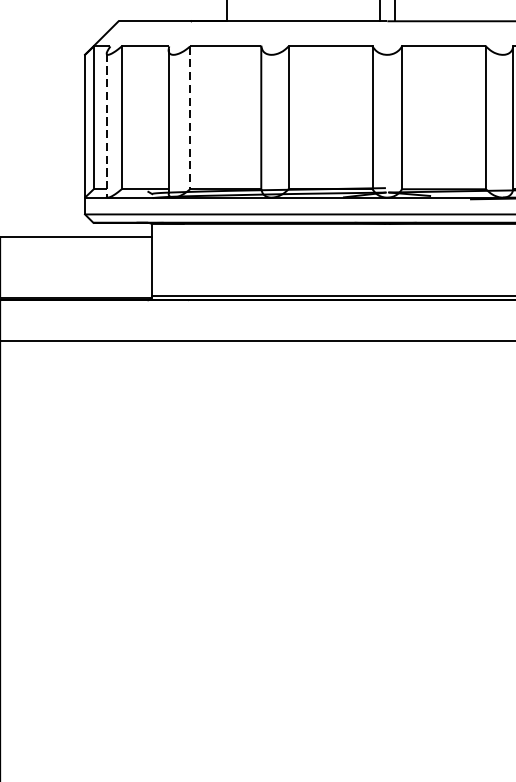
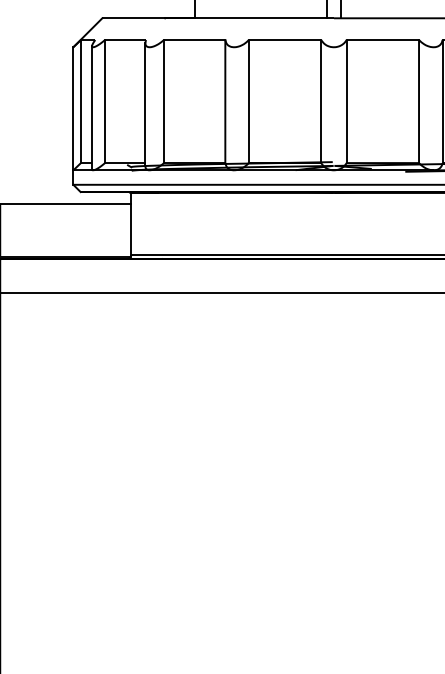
line: (189, 117) -> (163, 101), dashed -> solid
line: (107, 125) -> (92, 108), dashed -> solid

